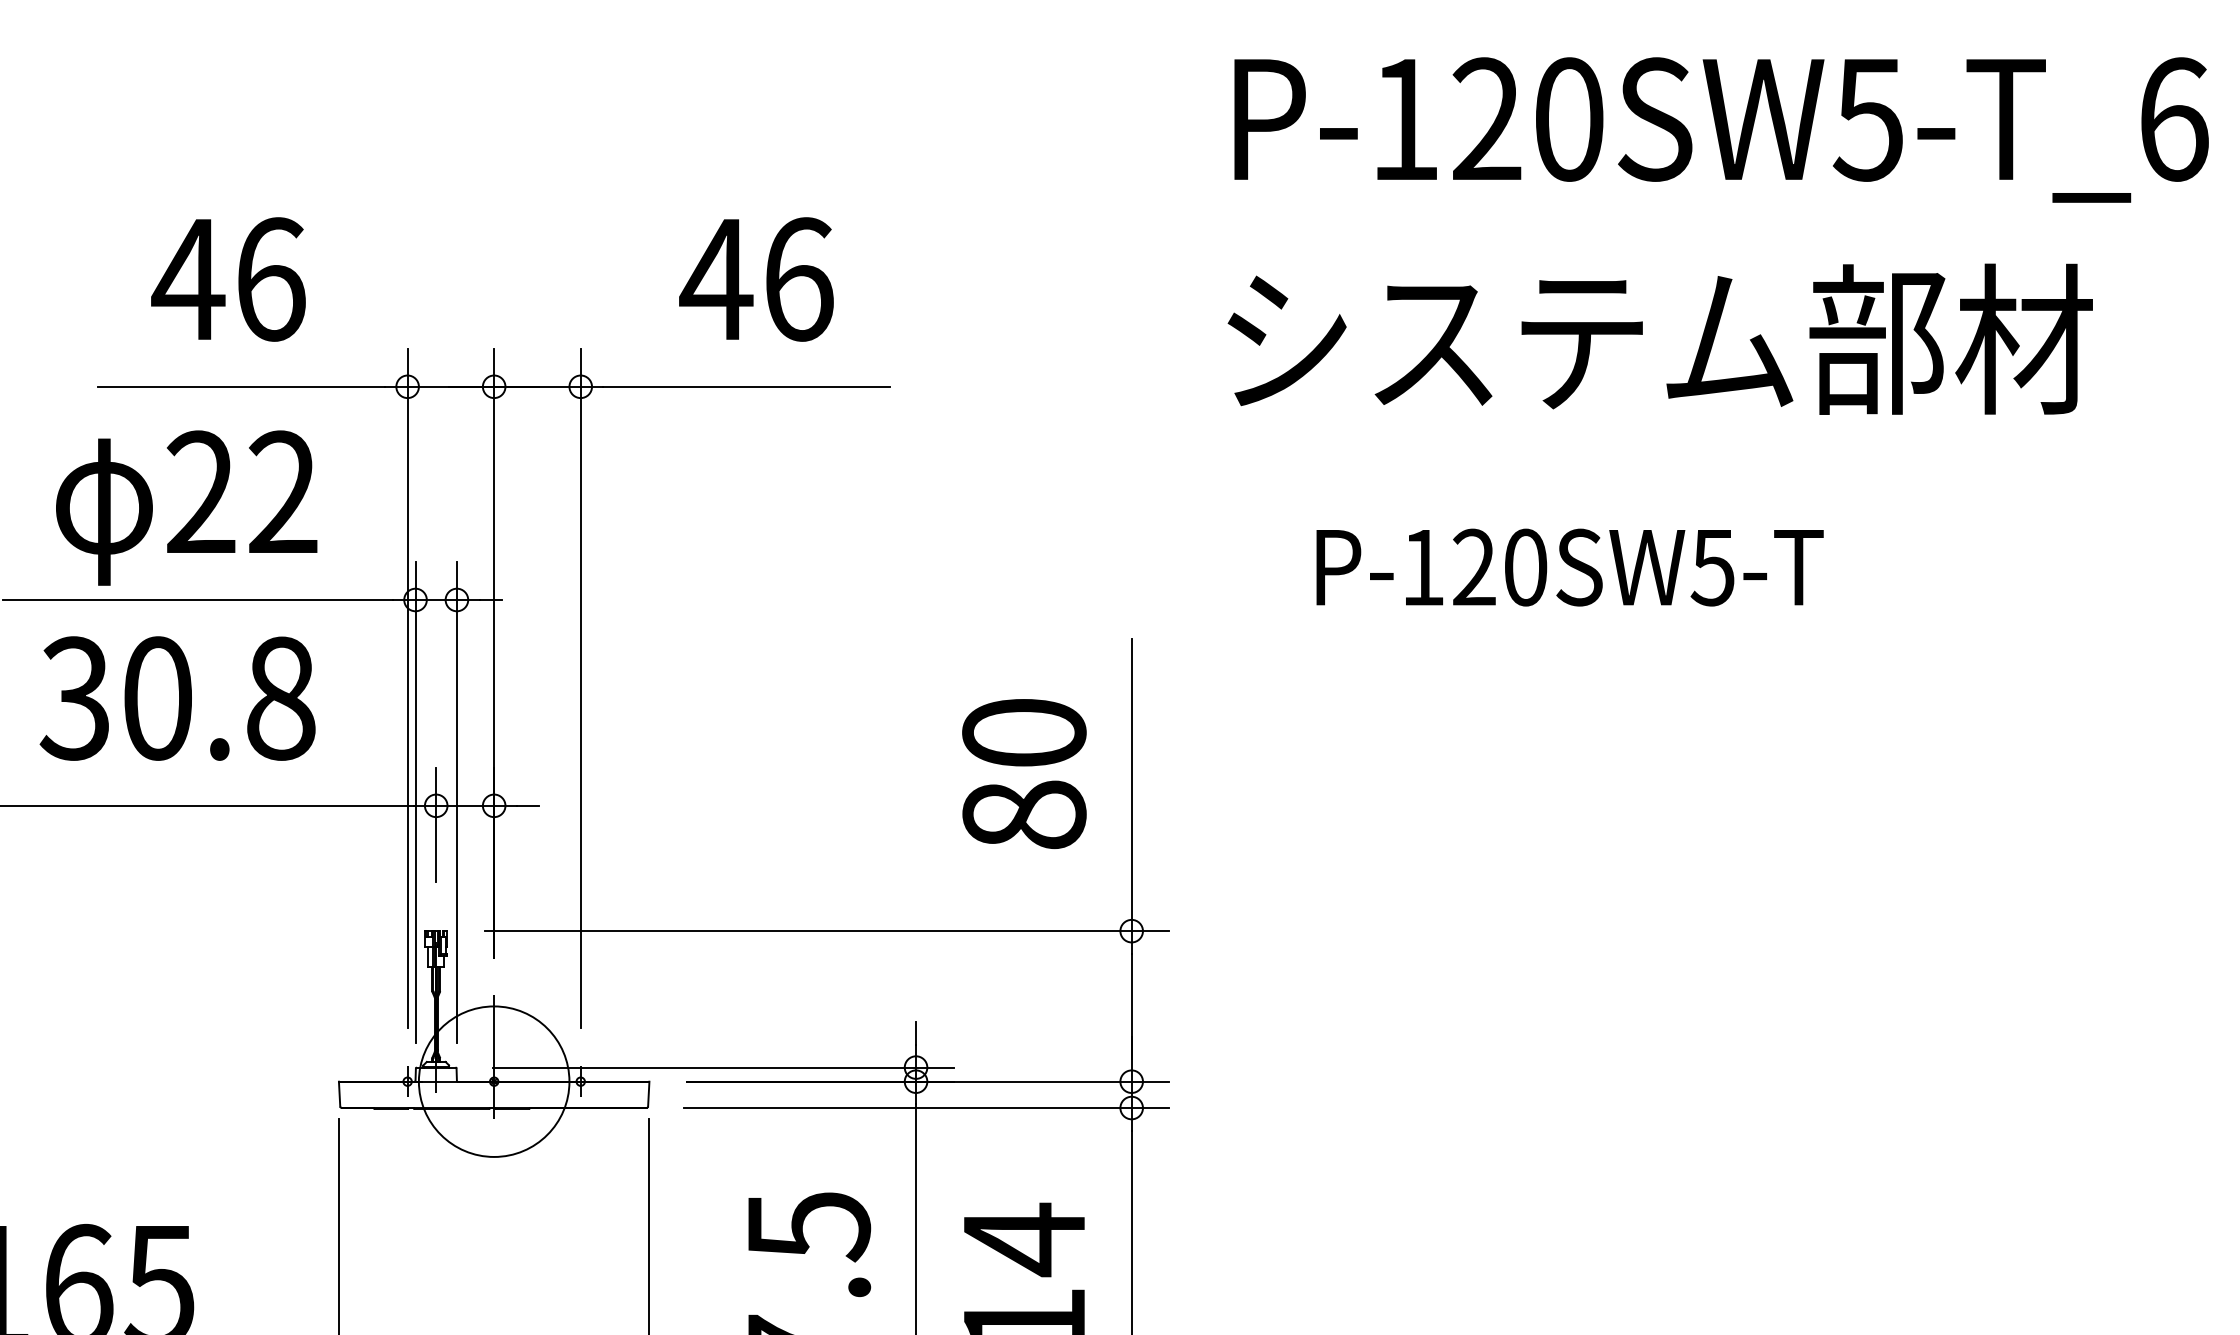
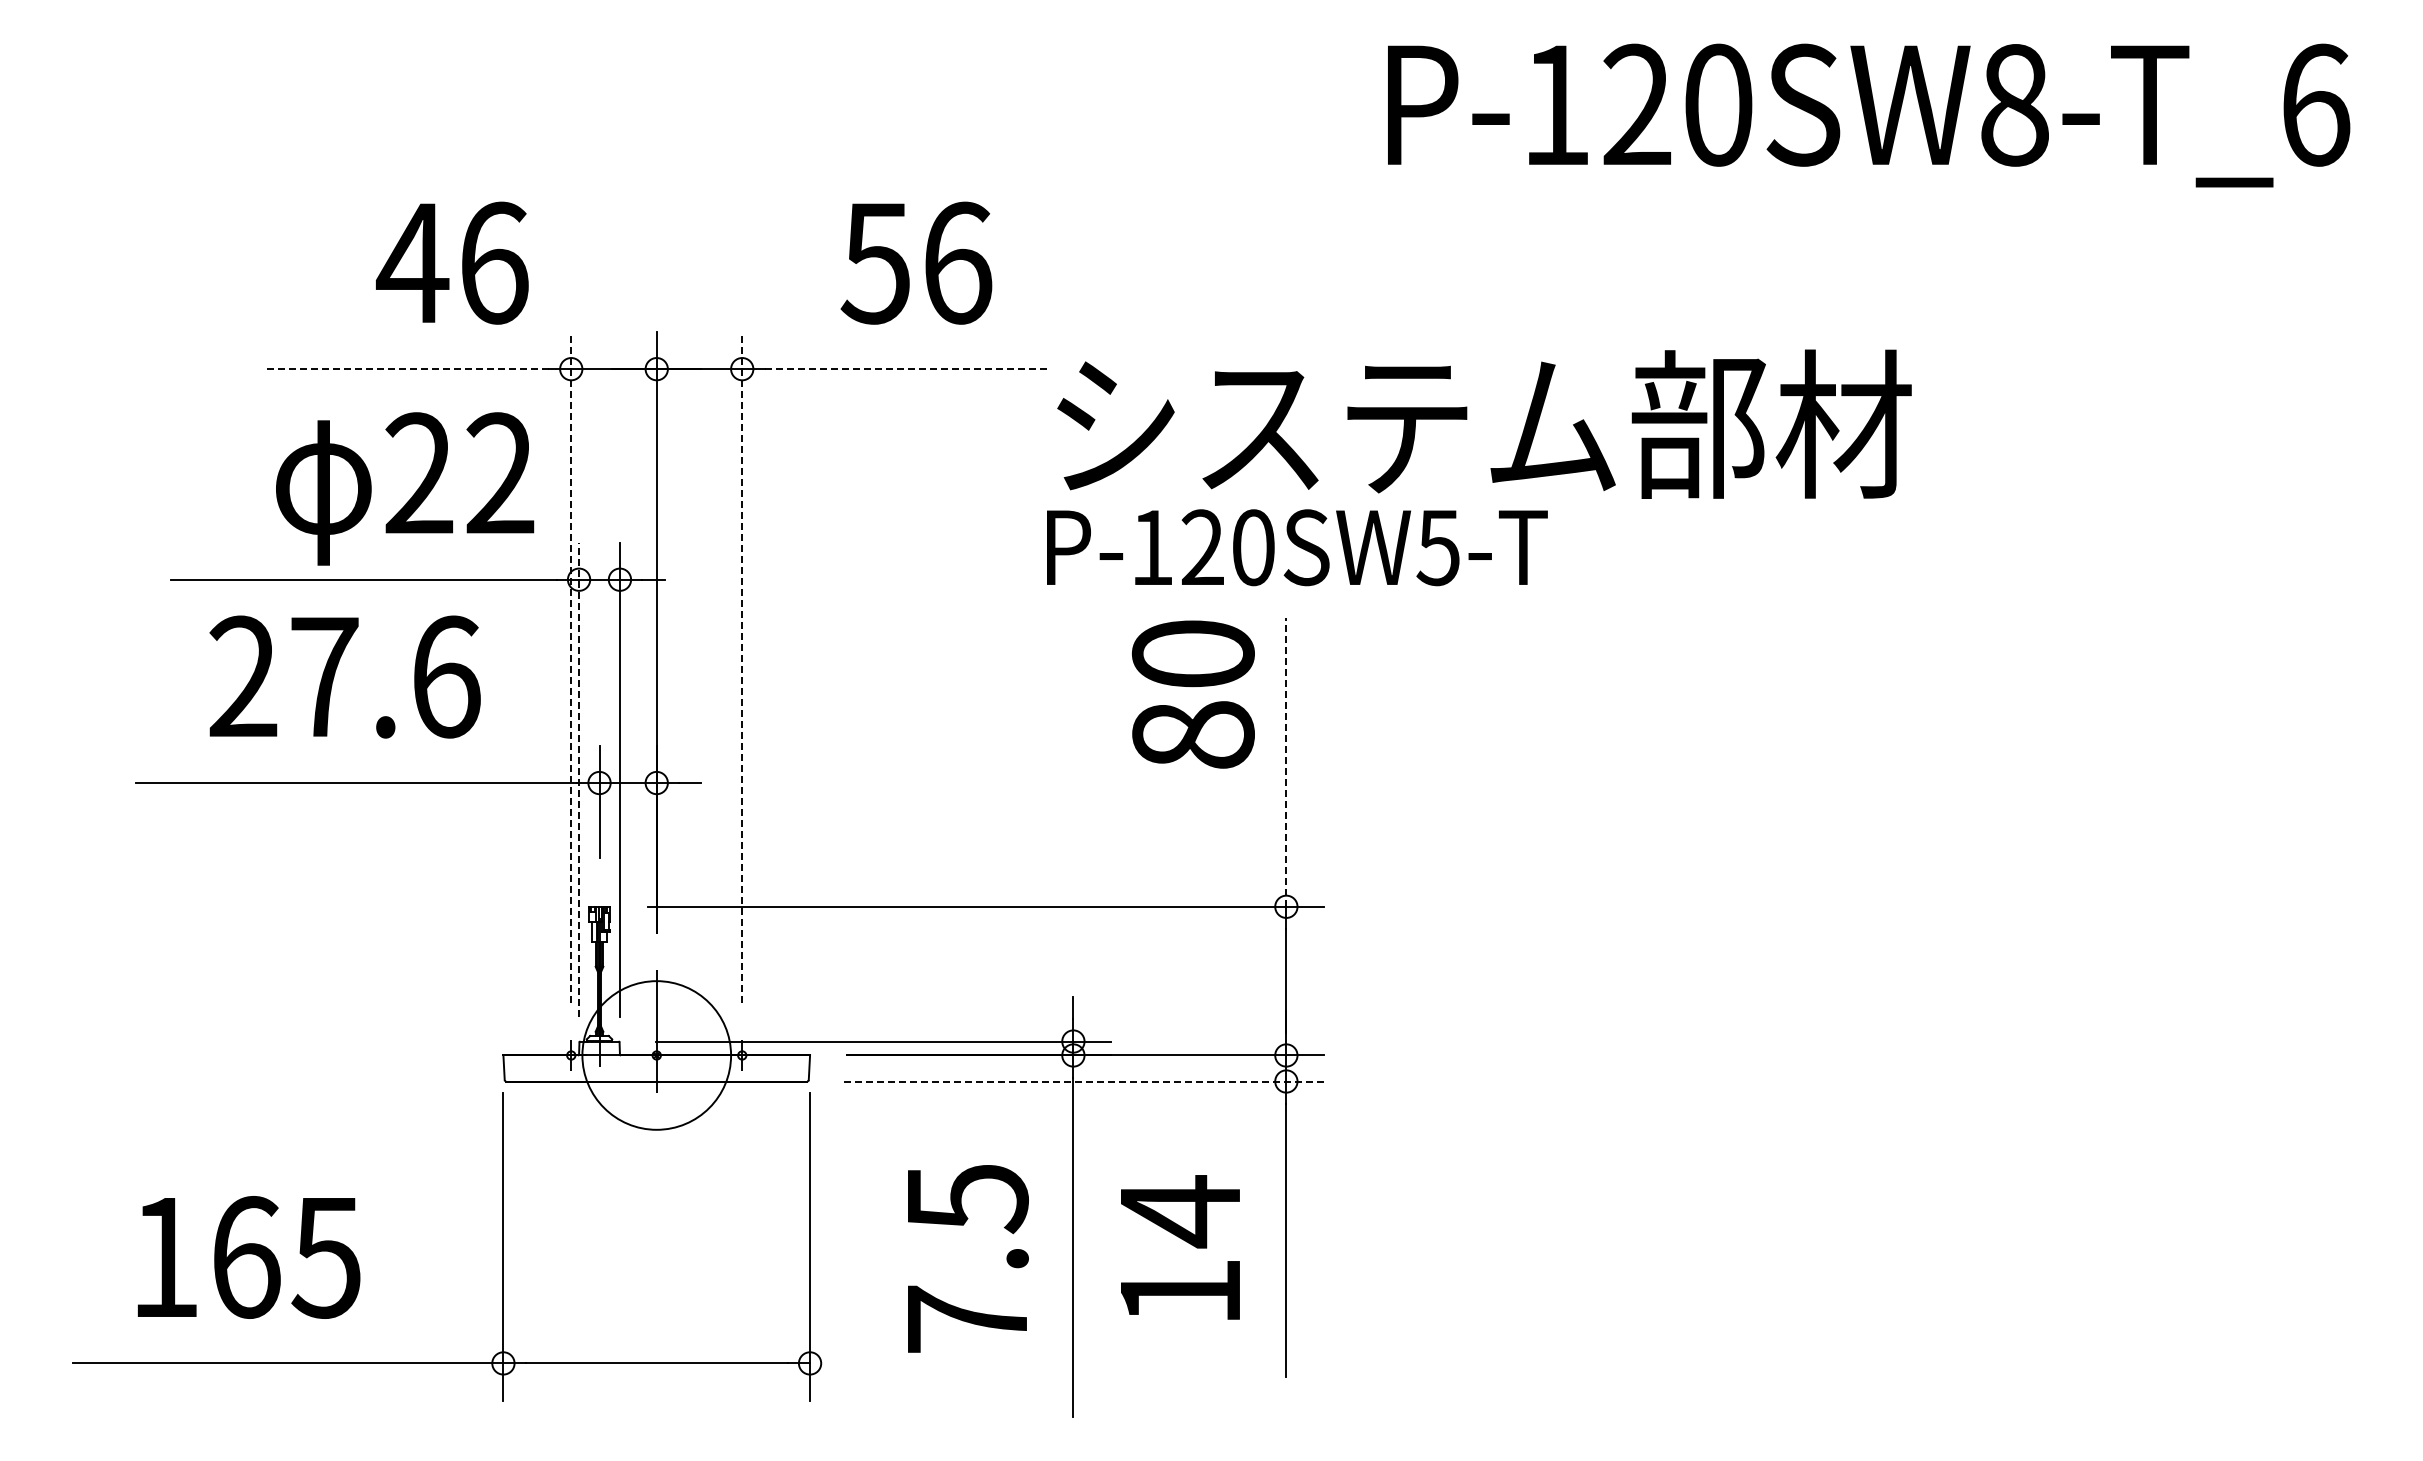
text: (1867, 119) -> (2013, 105), P-120SW5-T_6 -> P-120SW8-T_6
text: (228, 278) -> (452, 262), moved
text: (715, 279) -> (875, 263), 46 -> 56
text: (1660, 338) -> (1484, 423), moved
line: (241, 387) -> (407, 369), solid -> dashed
line: (747, 387) -> (906, 369), solid -> dashed
text: (187, 507) -> (405, 488), moved
text: (1570, 567) -> (1297, 547), moved
line: (407, 687) -> (571, 666), solid -> dashed
line: (581, 687) -> (742, 666), solid -> dashed
text: (177, 697) -> (343, 676), 30.8 -> 27.6
text: (1024, 773) -> (1193, 694), moved
line: (1131, 785) -> (1286, 762), solid -> dashed
line: (415, 802) -> (579, 779), solid -> dashed
line: (927, 1108) -> (1084, 1081), solid -> dashed

